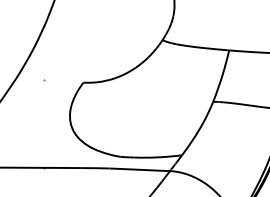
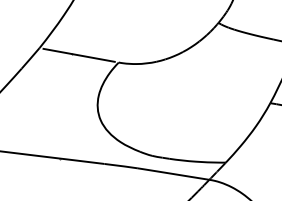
line: (49, 80) -> (78, 55), added

